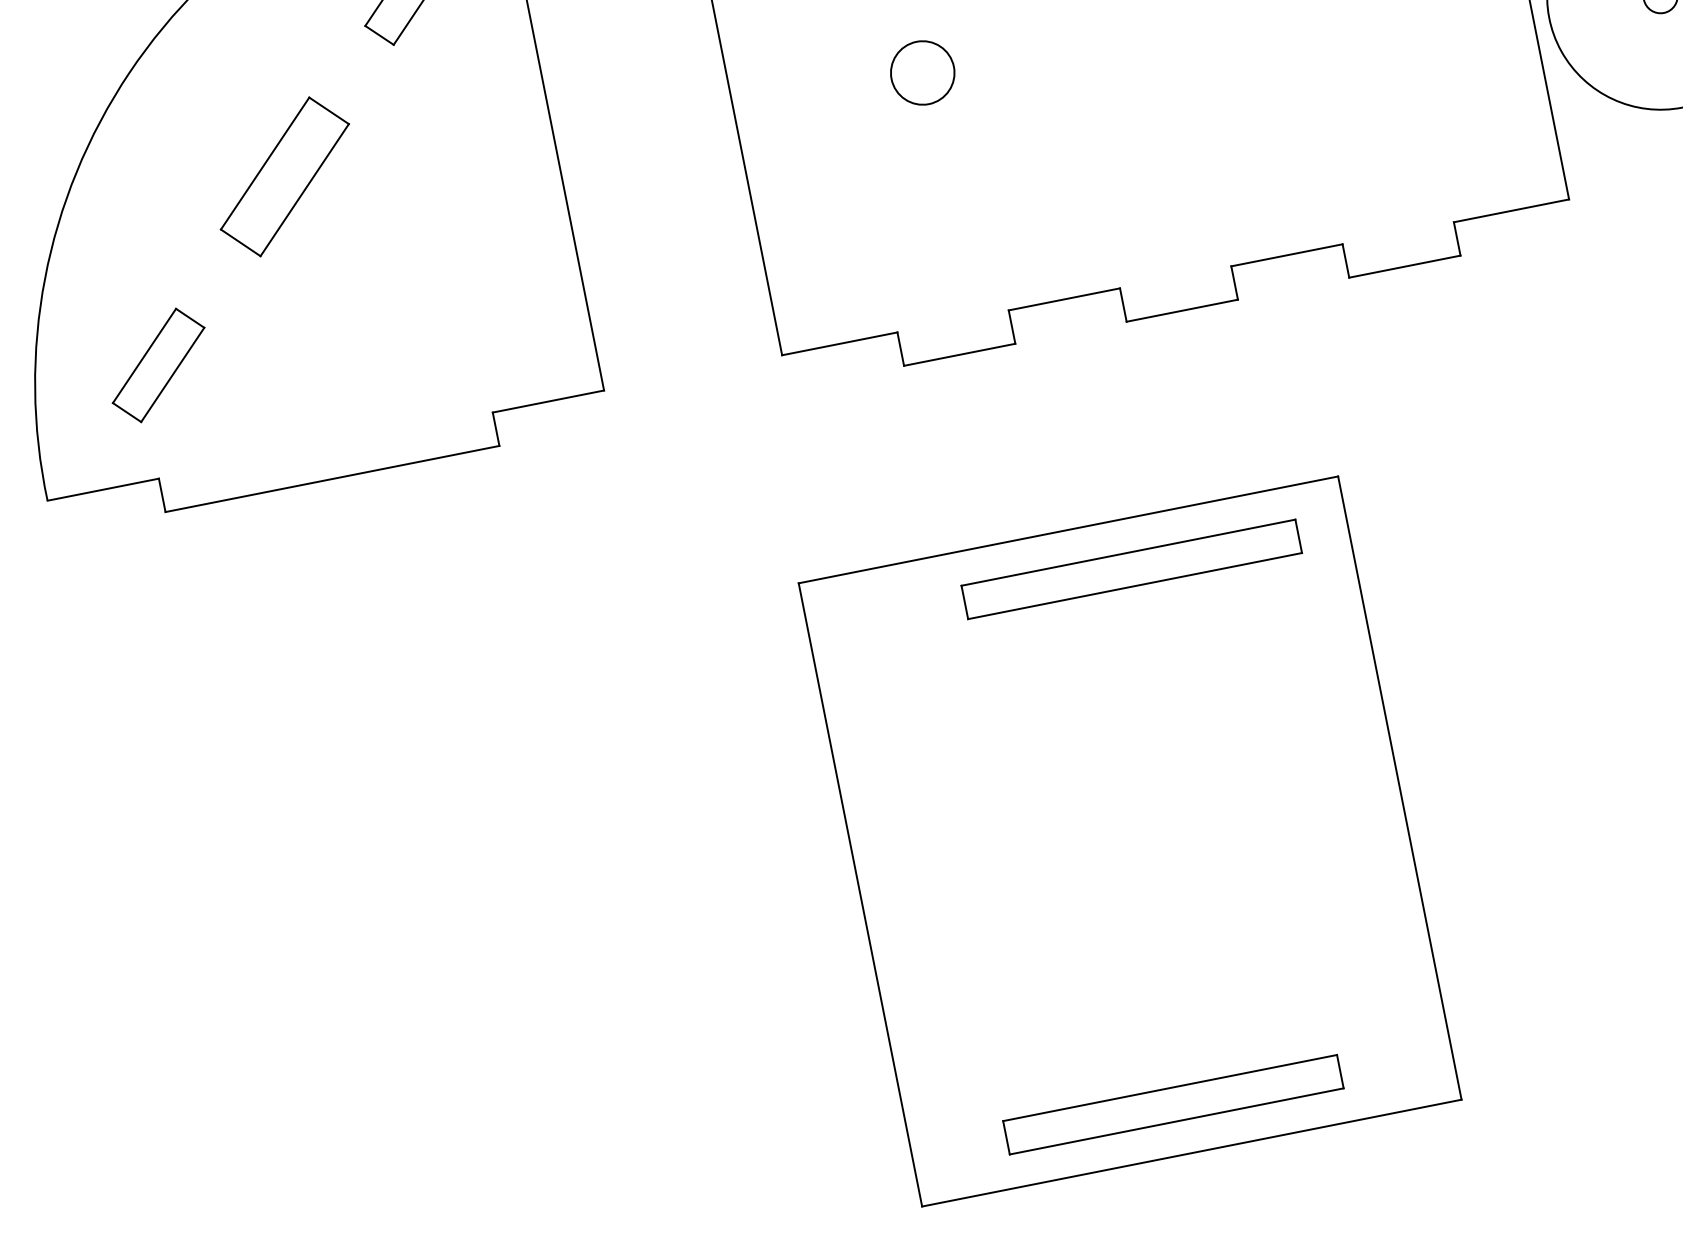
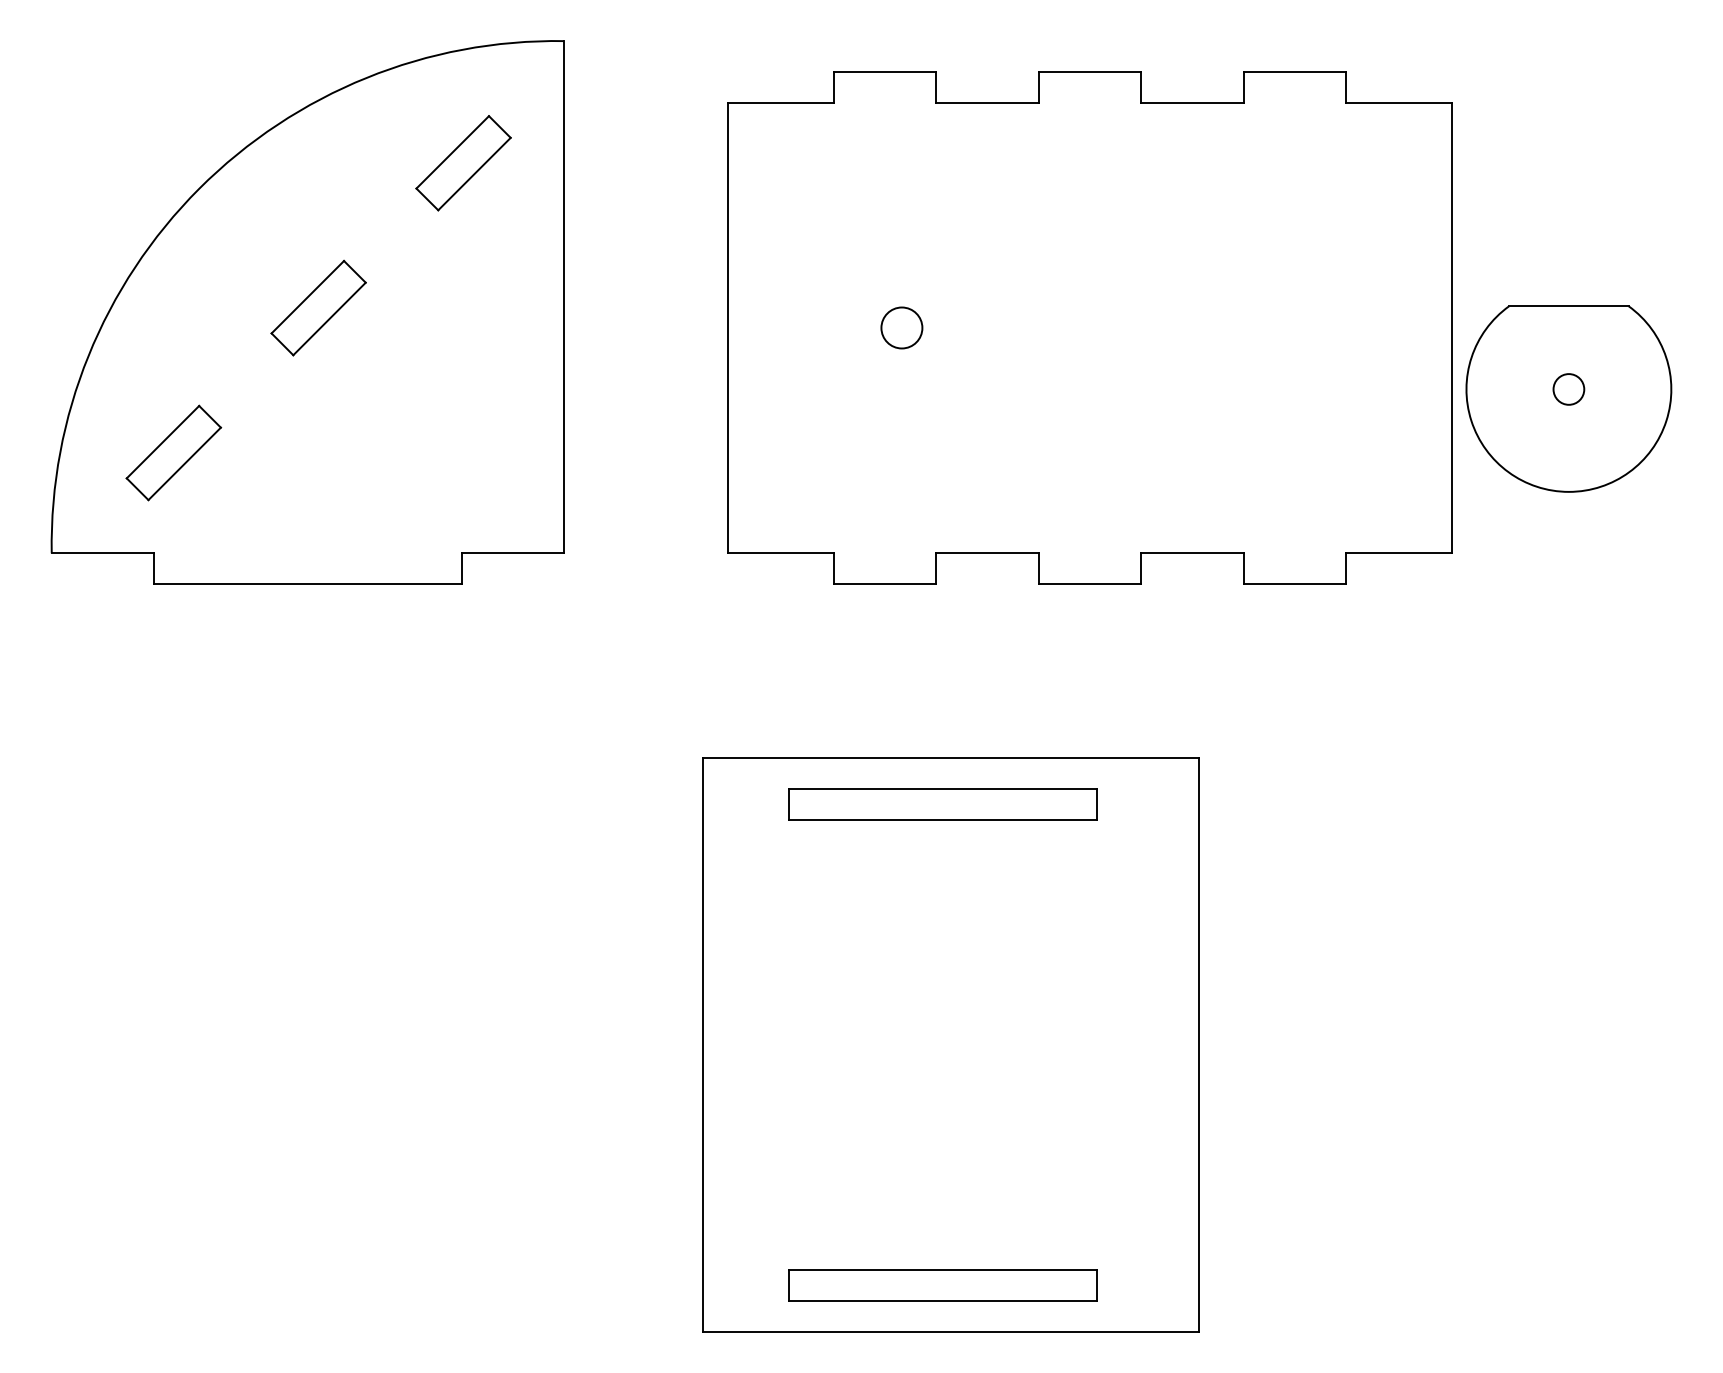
circle: (922, 72) -> (901, 327), size x0.71
part: (284, 176) -> (318, 307), size x0.71
part: (1131, 569) -> (942, 804), moved

